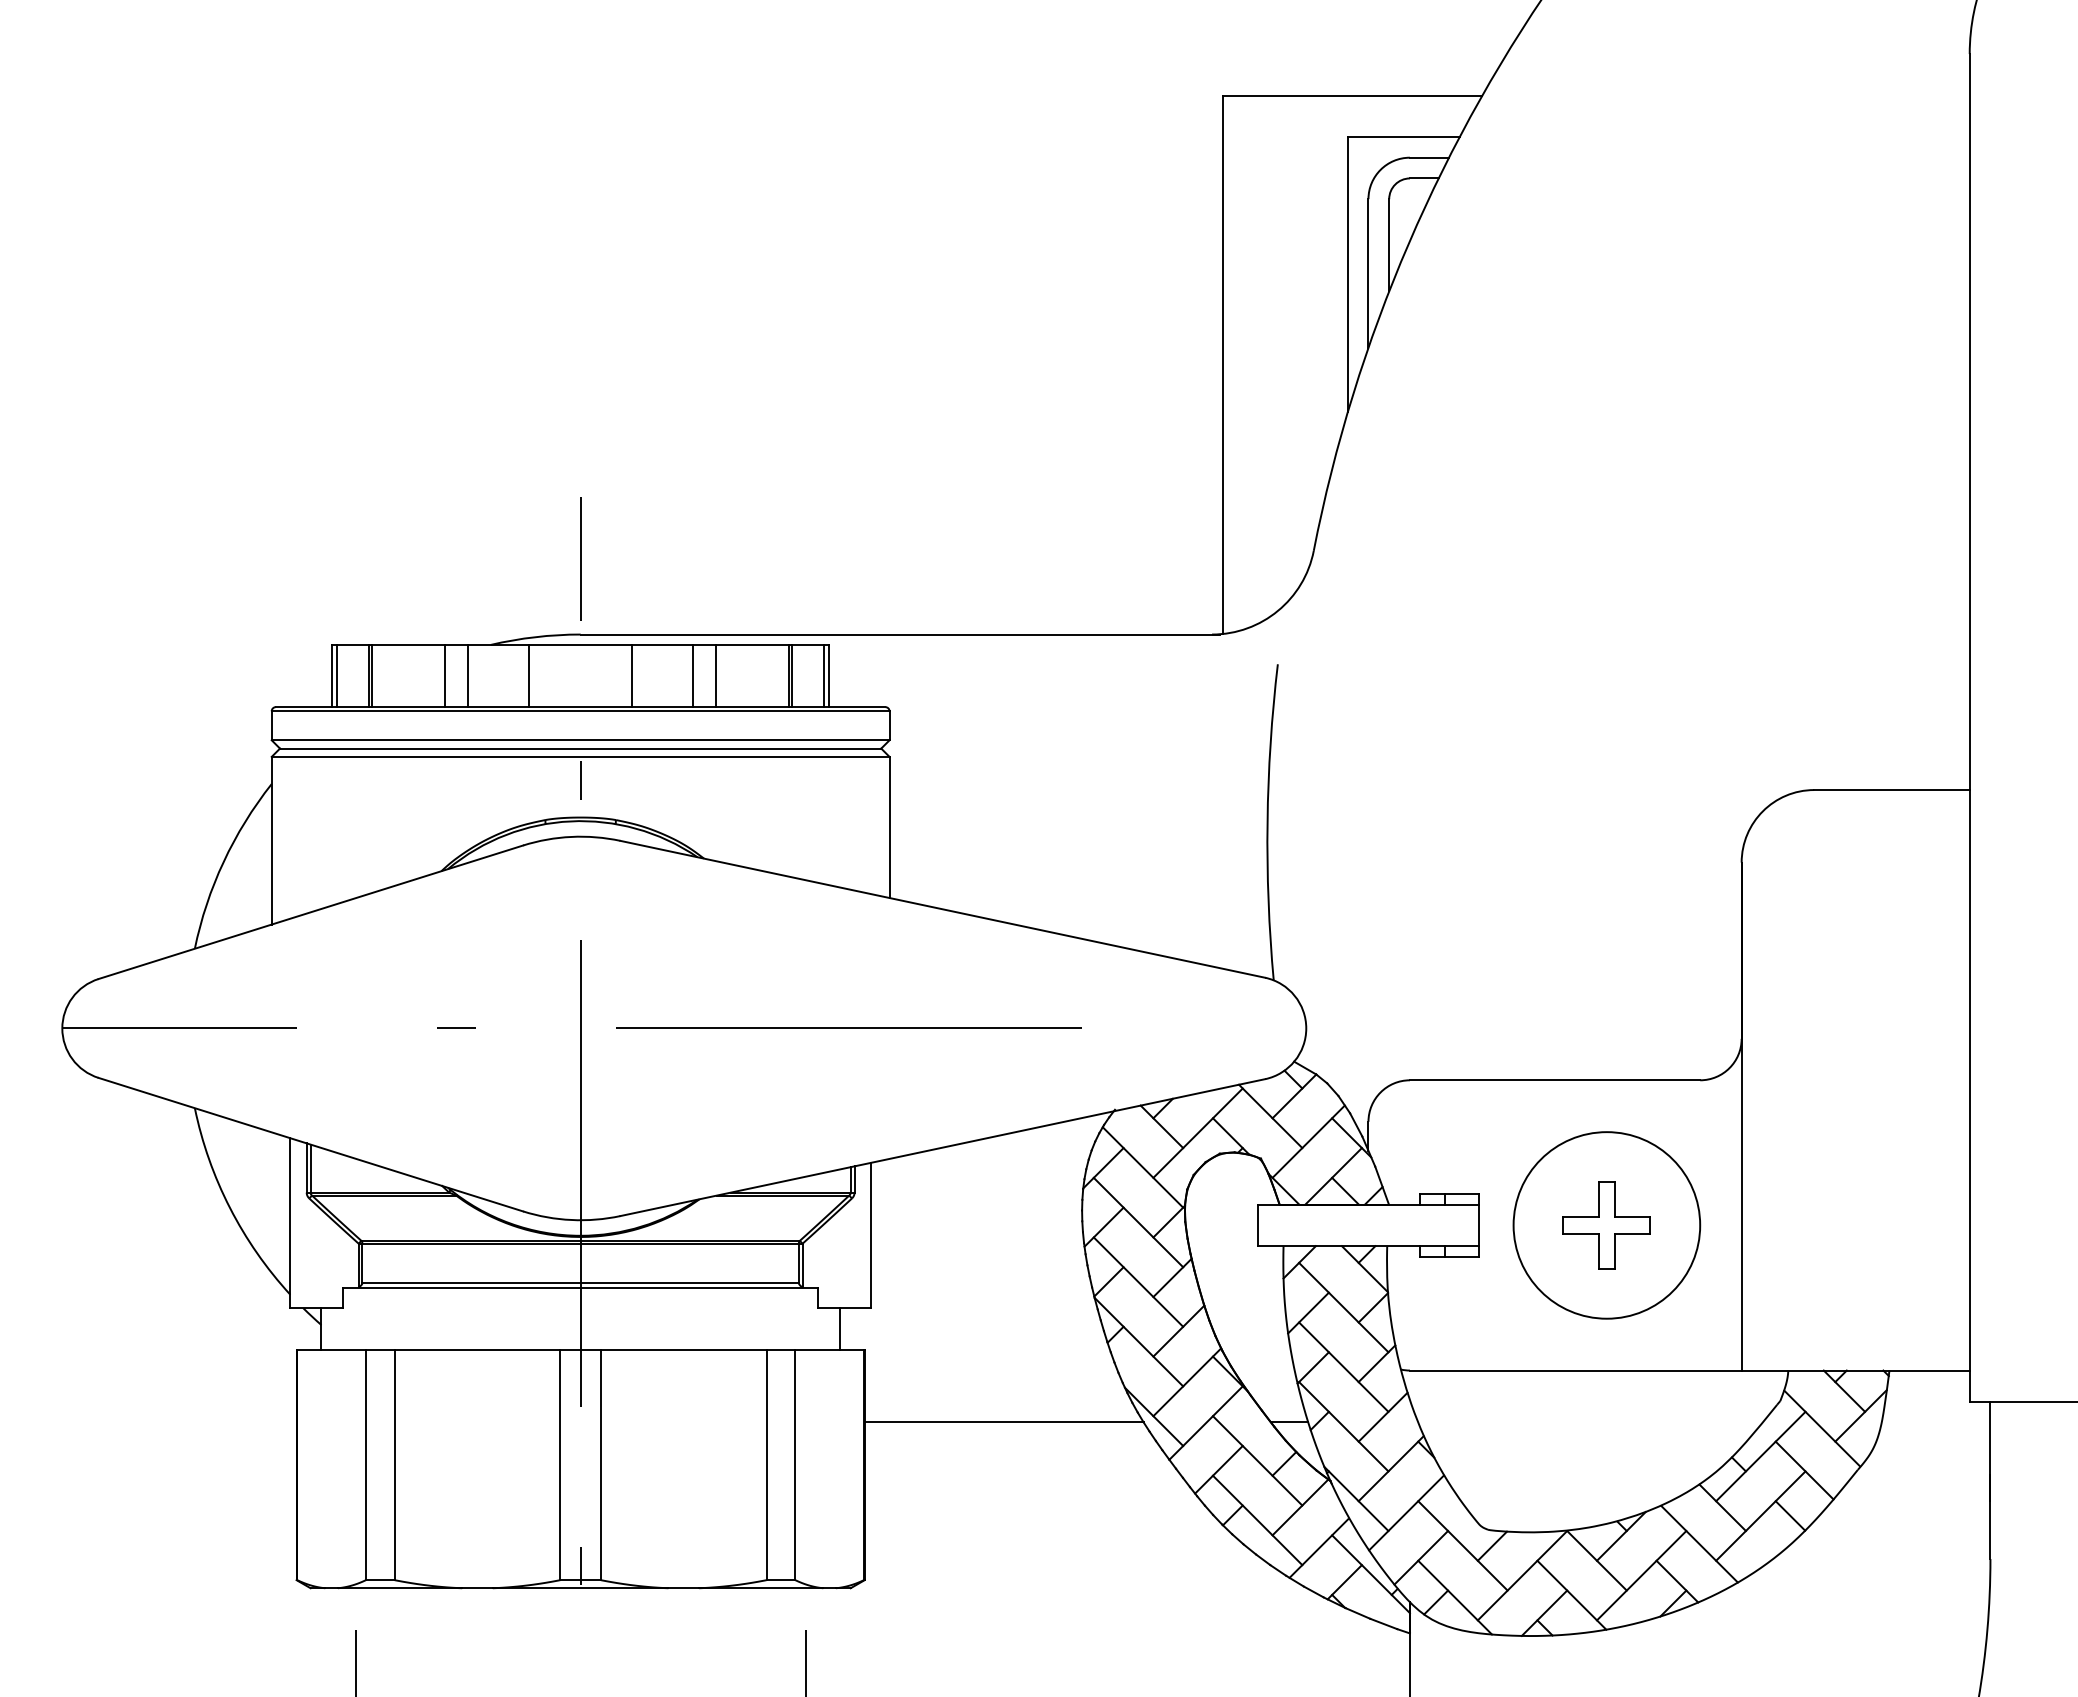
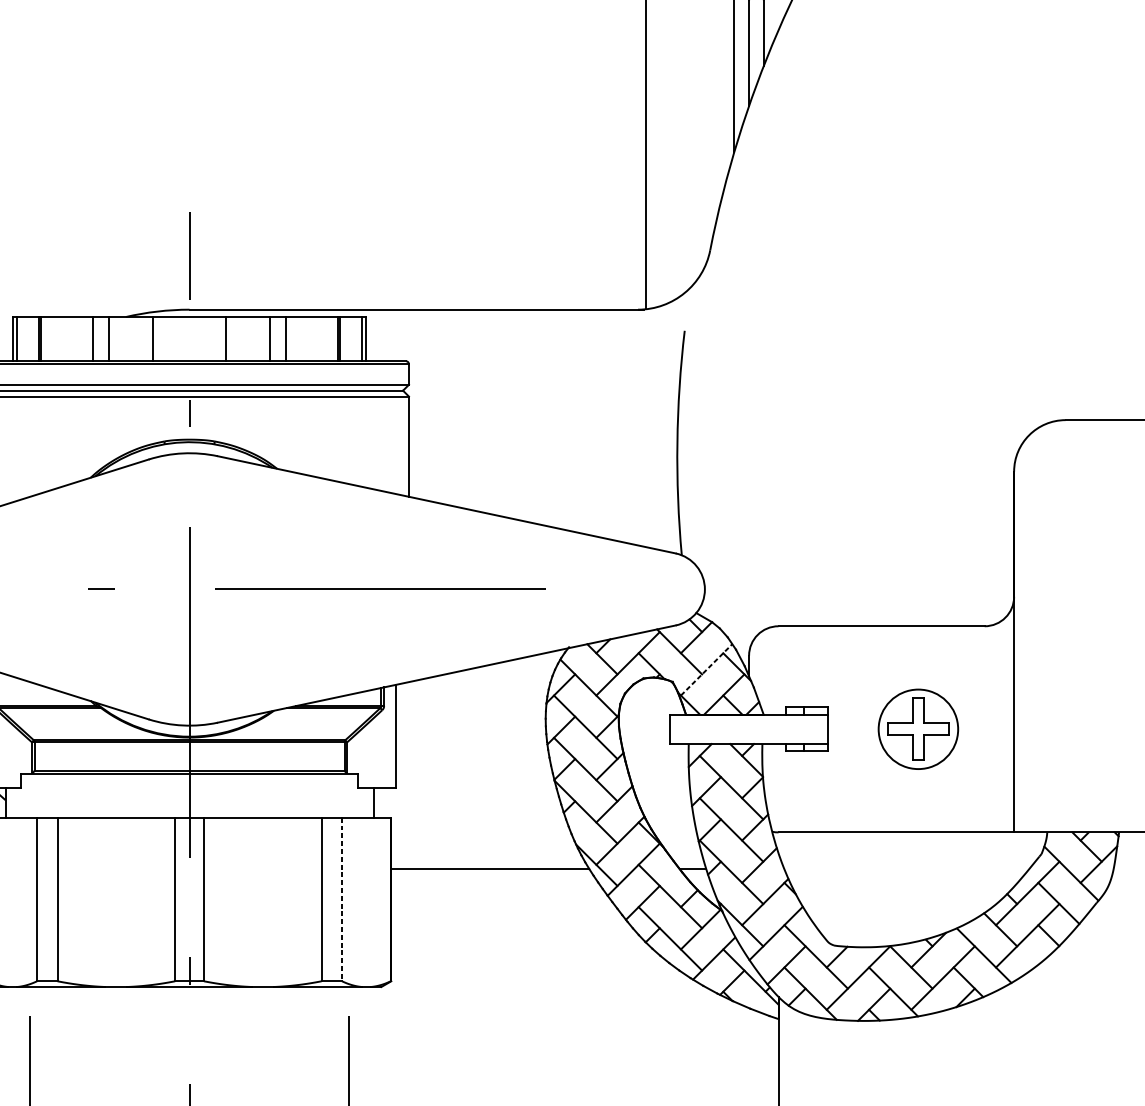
line: (1309, 1141) -> (707, 669), solid -> dashed
circle: (1606, 1225) -> (918, 729), size x0.6
line: (795, 1465) -> (342, 899), solid -> dashed

